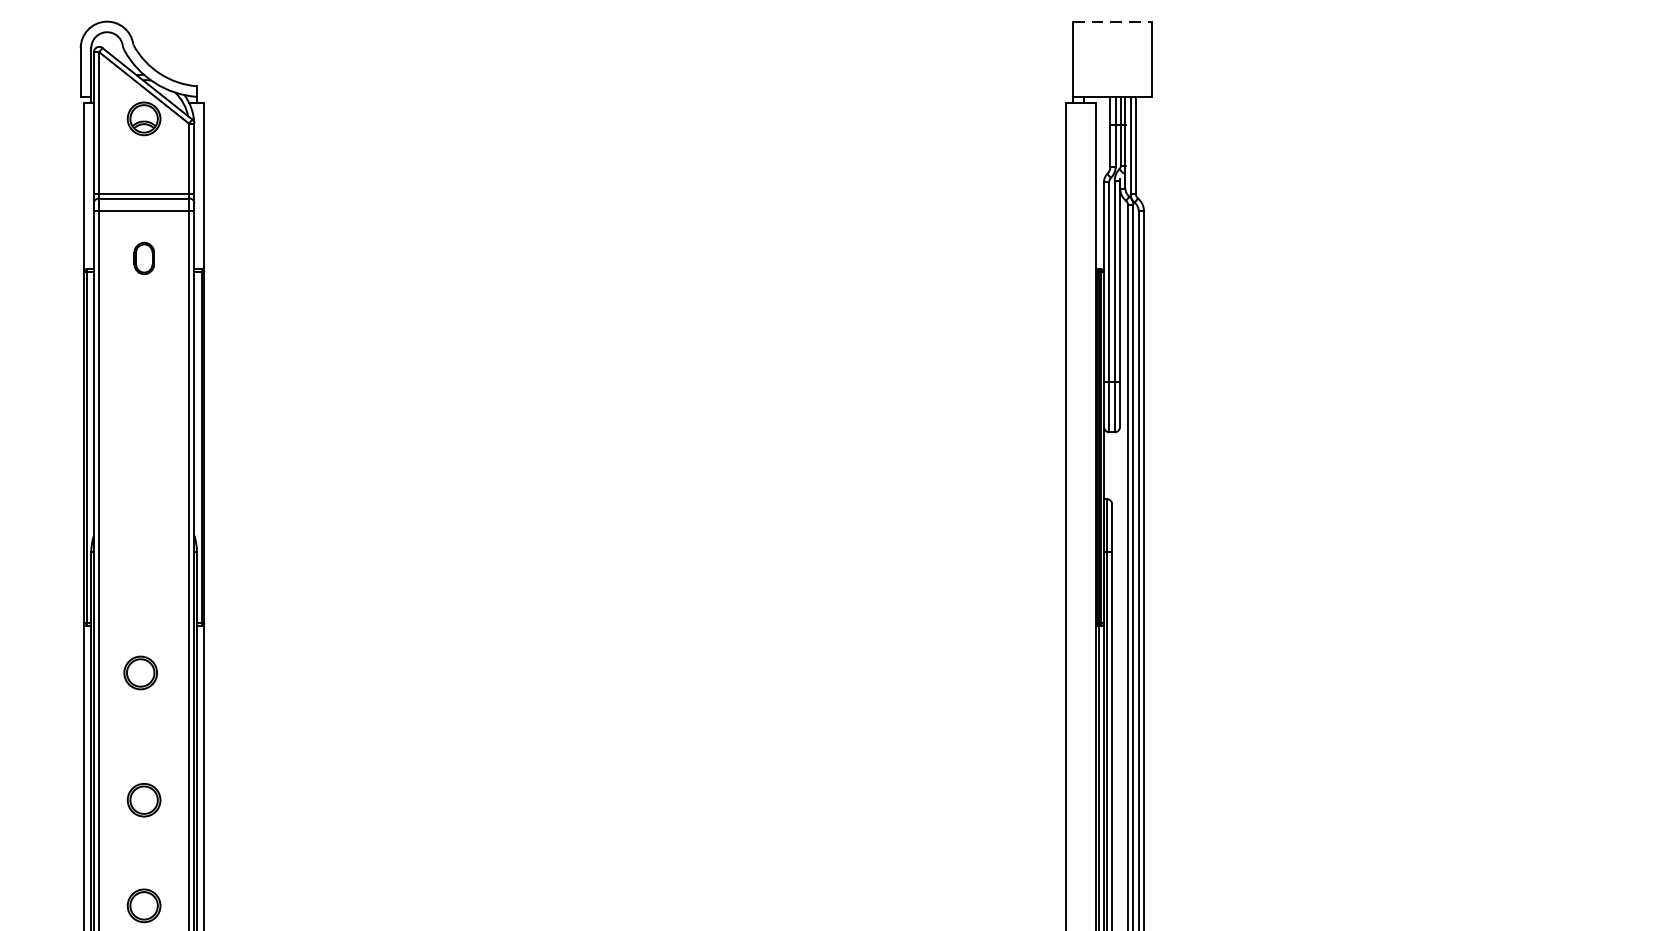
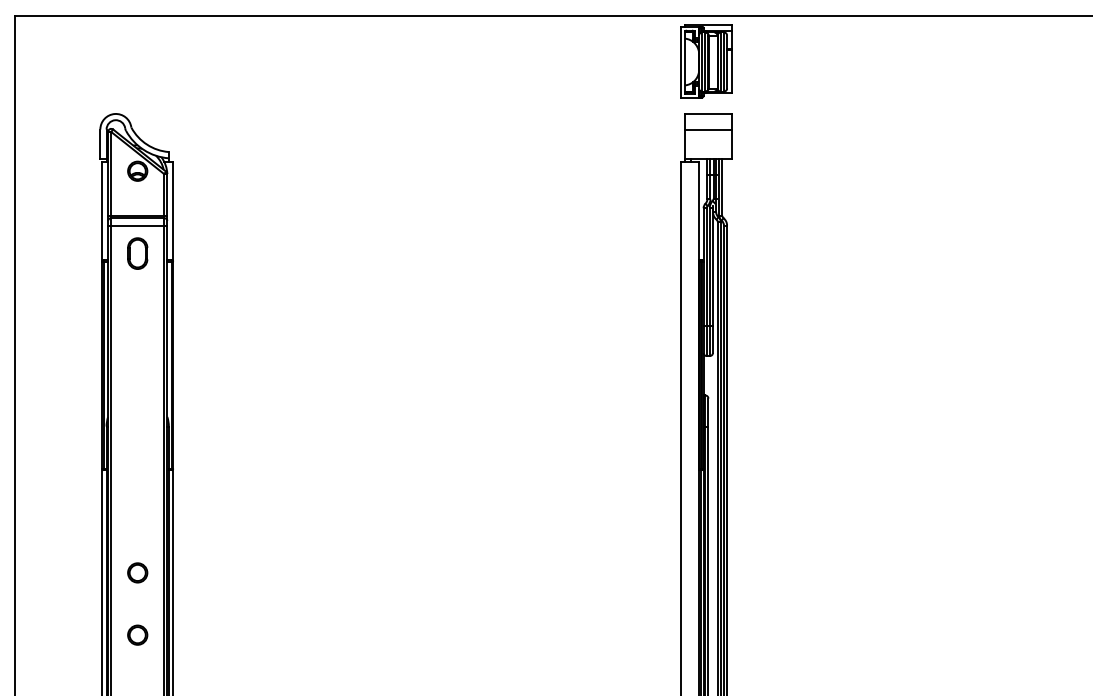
line: (1114, 20) -> (709, 113), dashed -> solid
line: (1112, 47) -> (708, 129), added
part: (143, 258) -> (137, 253), size x1.67
part: (140, 672) -> (135, 497), removed

